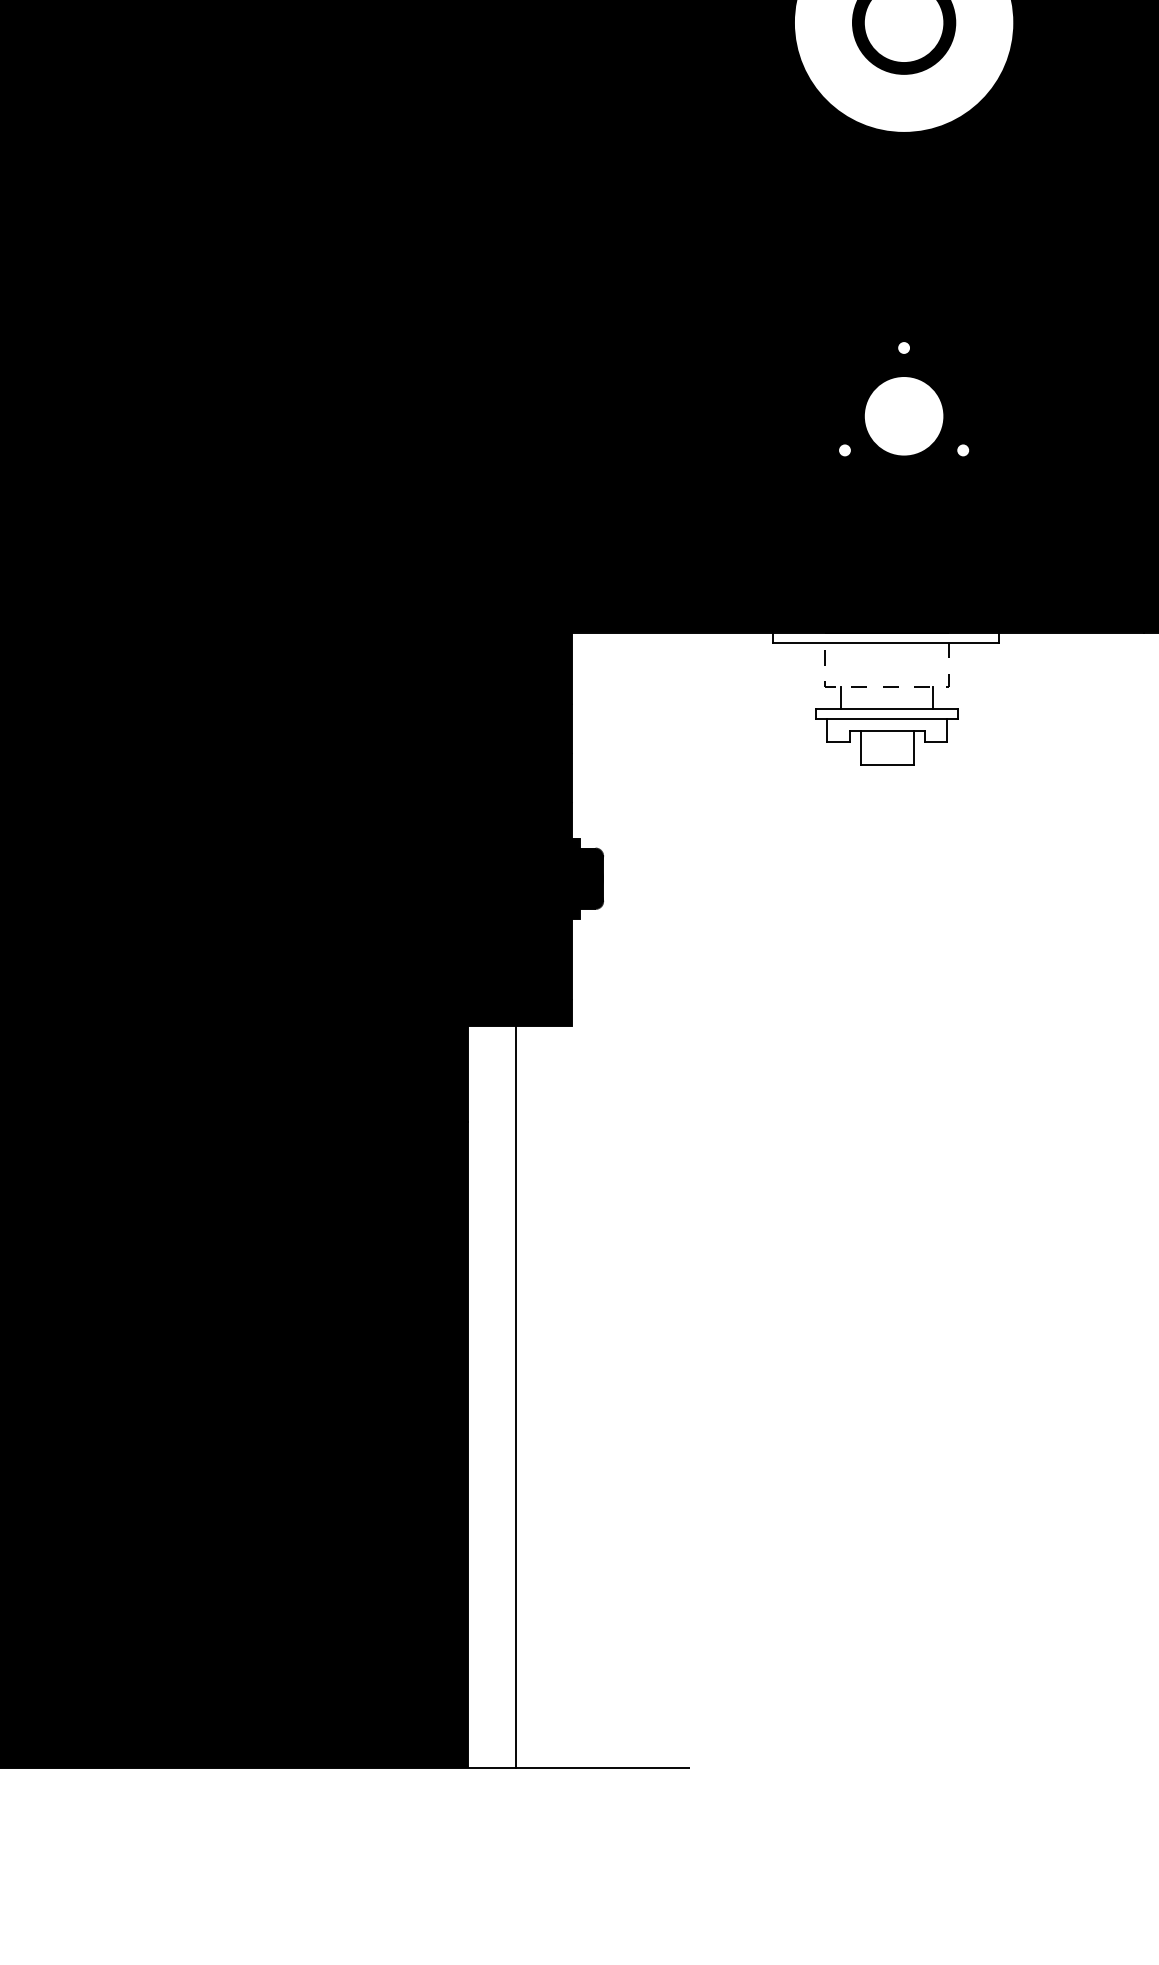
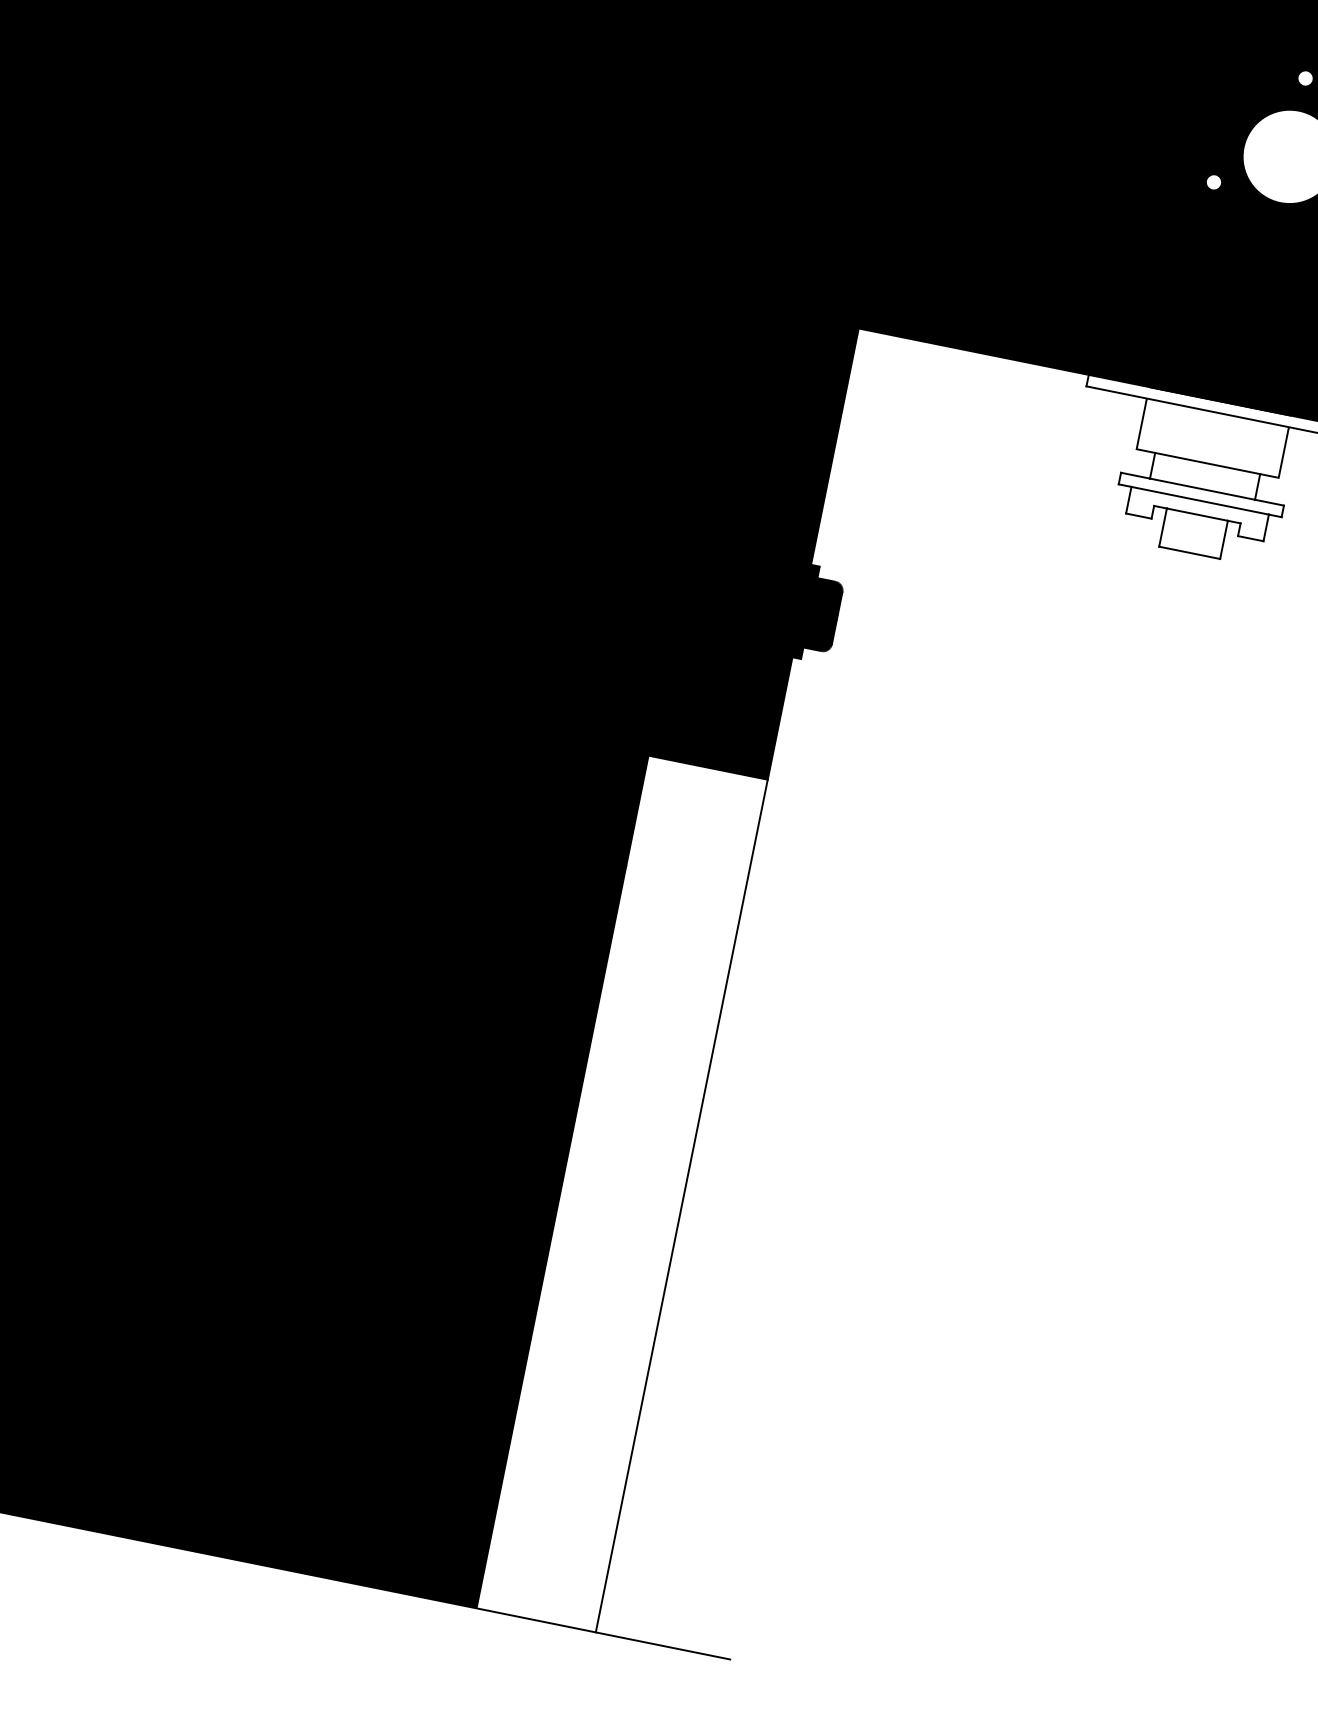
line: (887, 686) -> (1208, 463), dashed -> solid
line: (516, 1396) -> (682, 1205), moved

